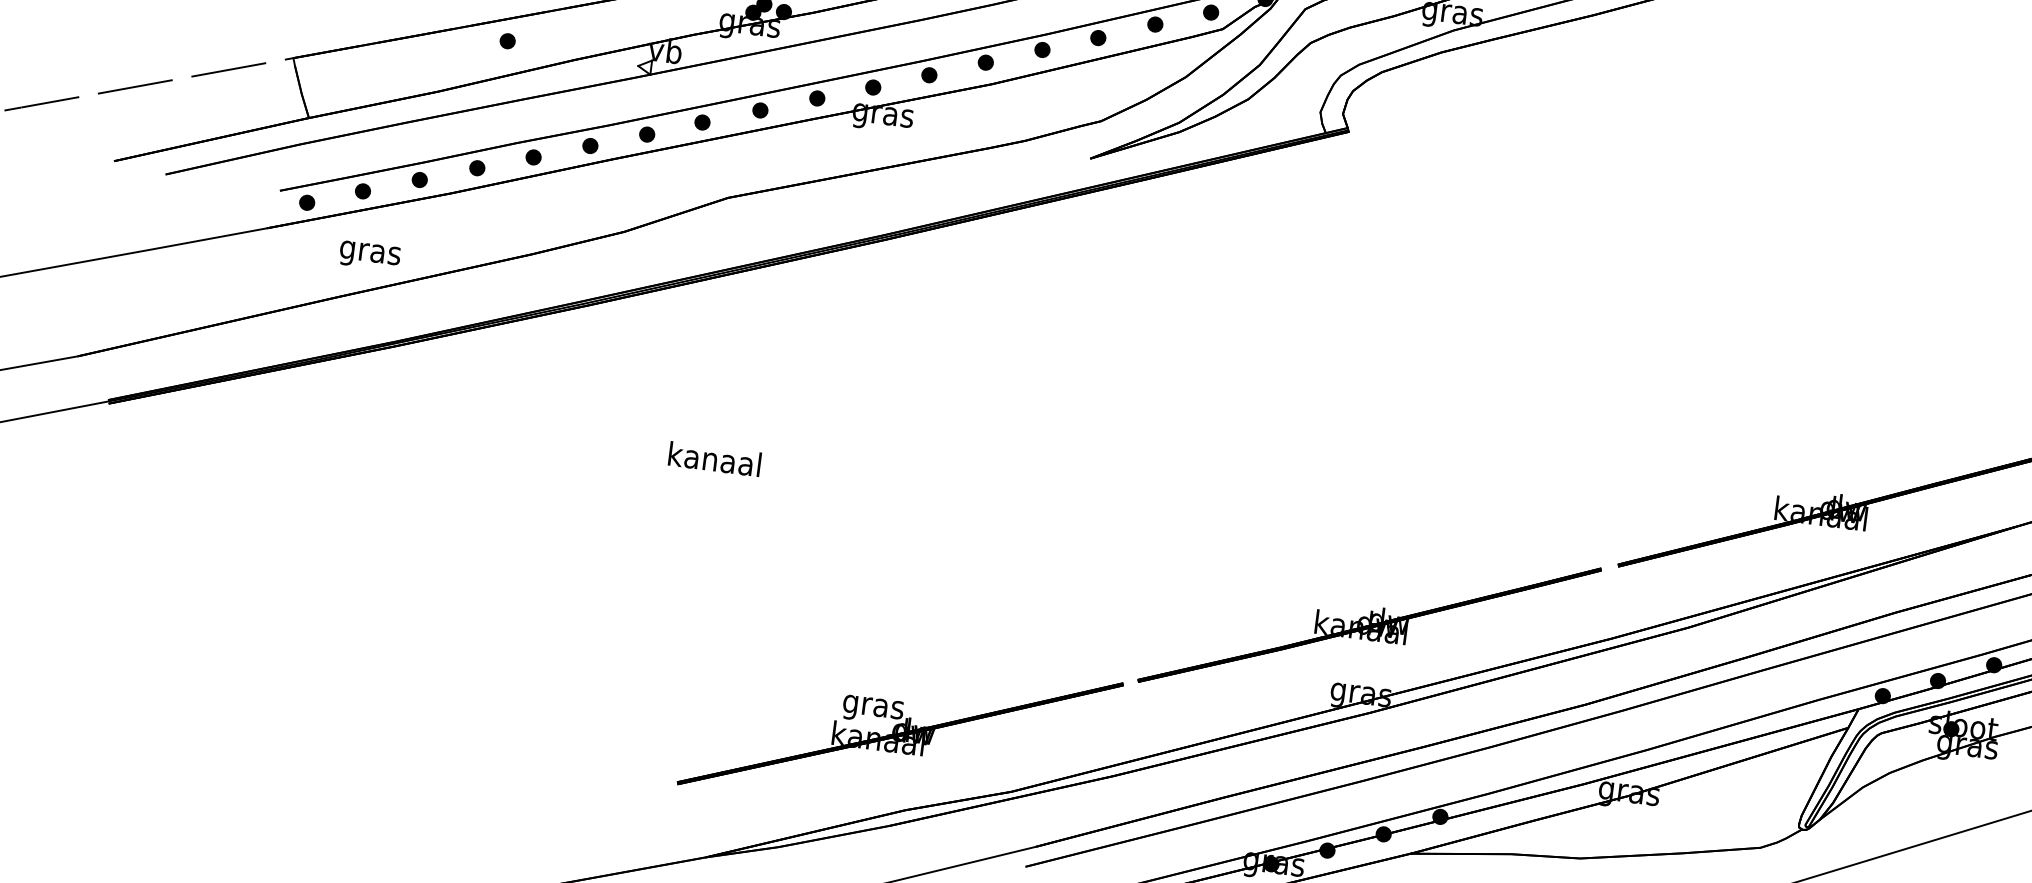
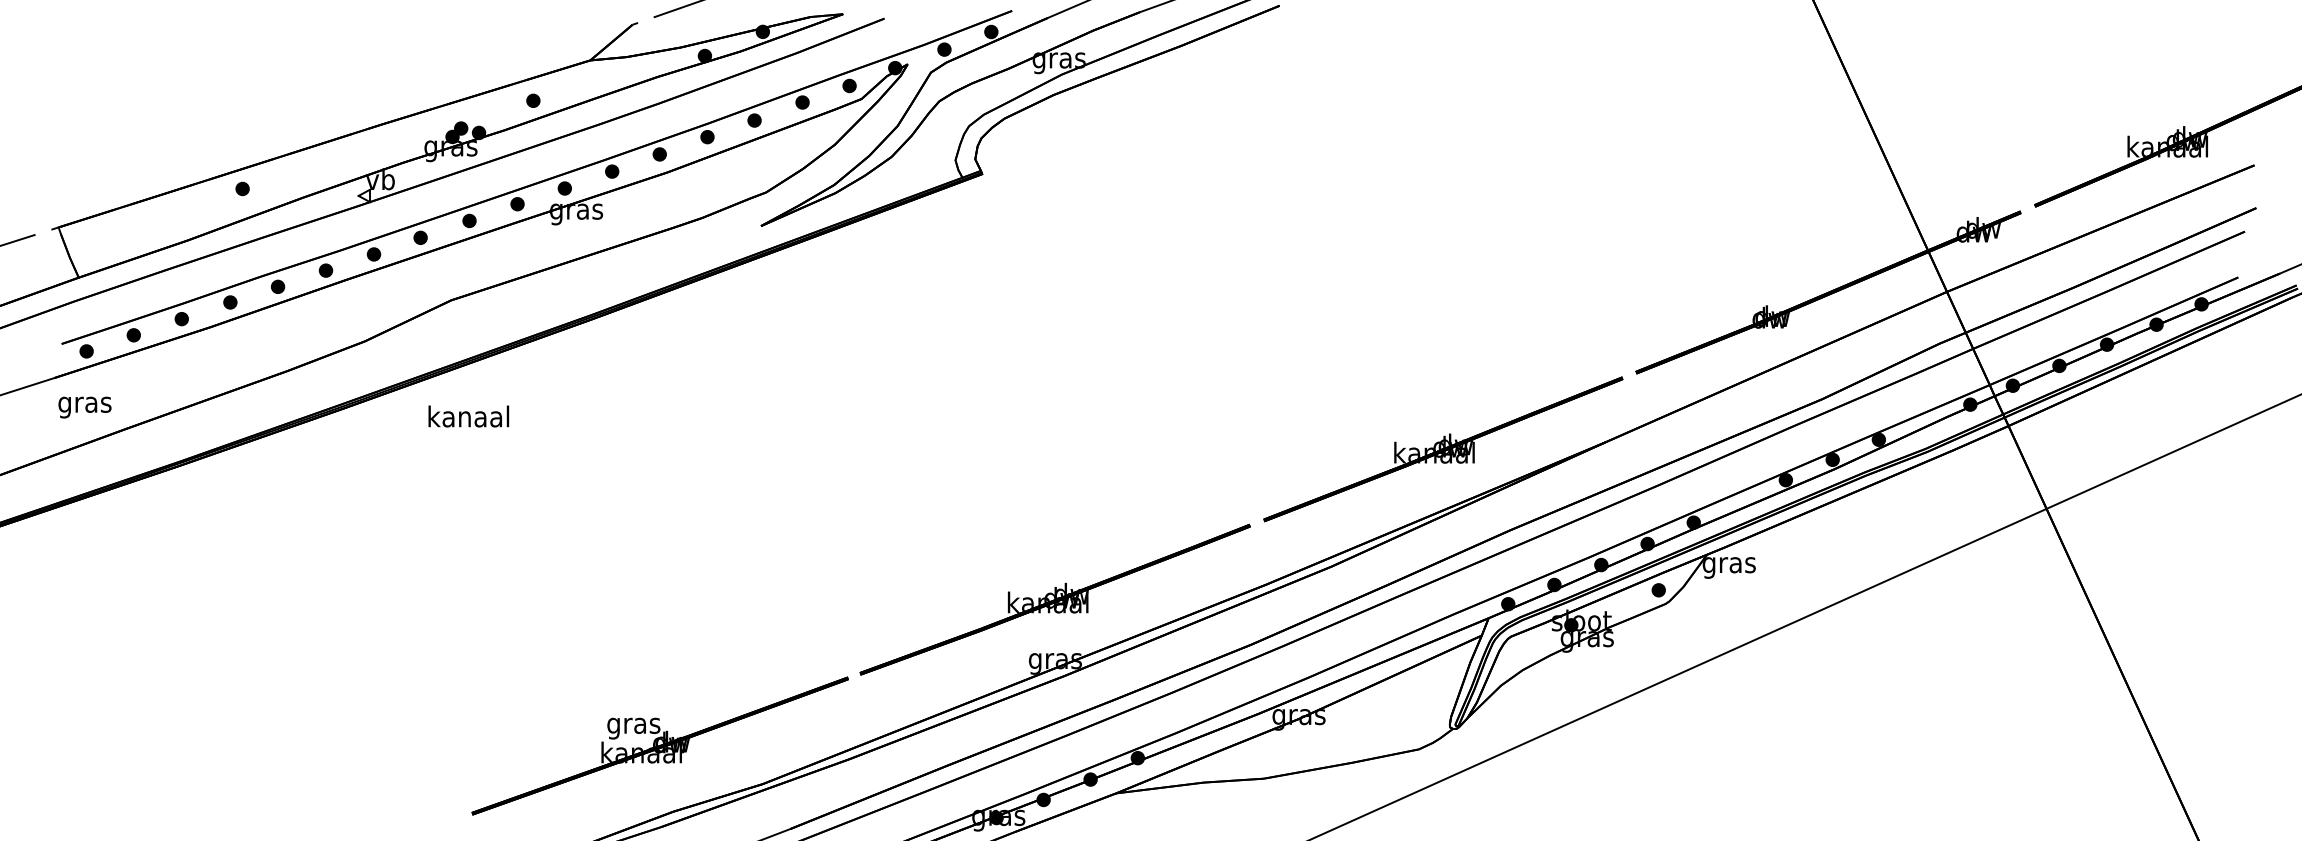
text: (369, 255) -> (84, 407), moved
text: (714, 459) -> (468, 416), moved

